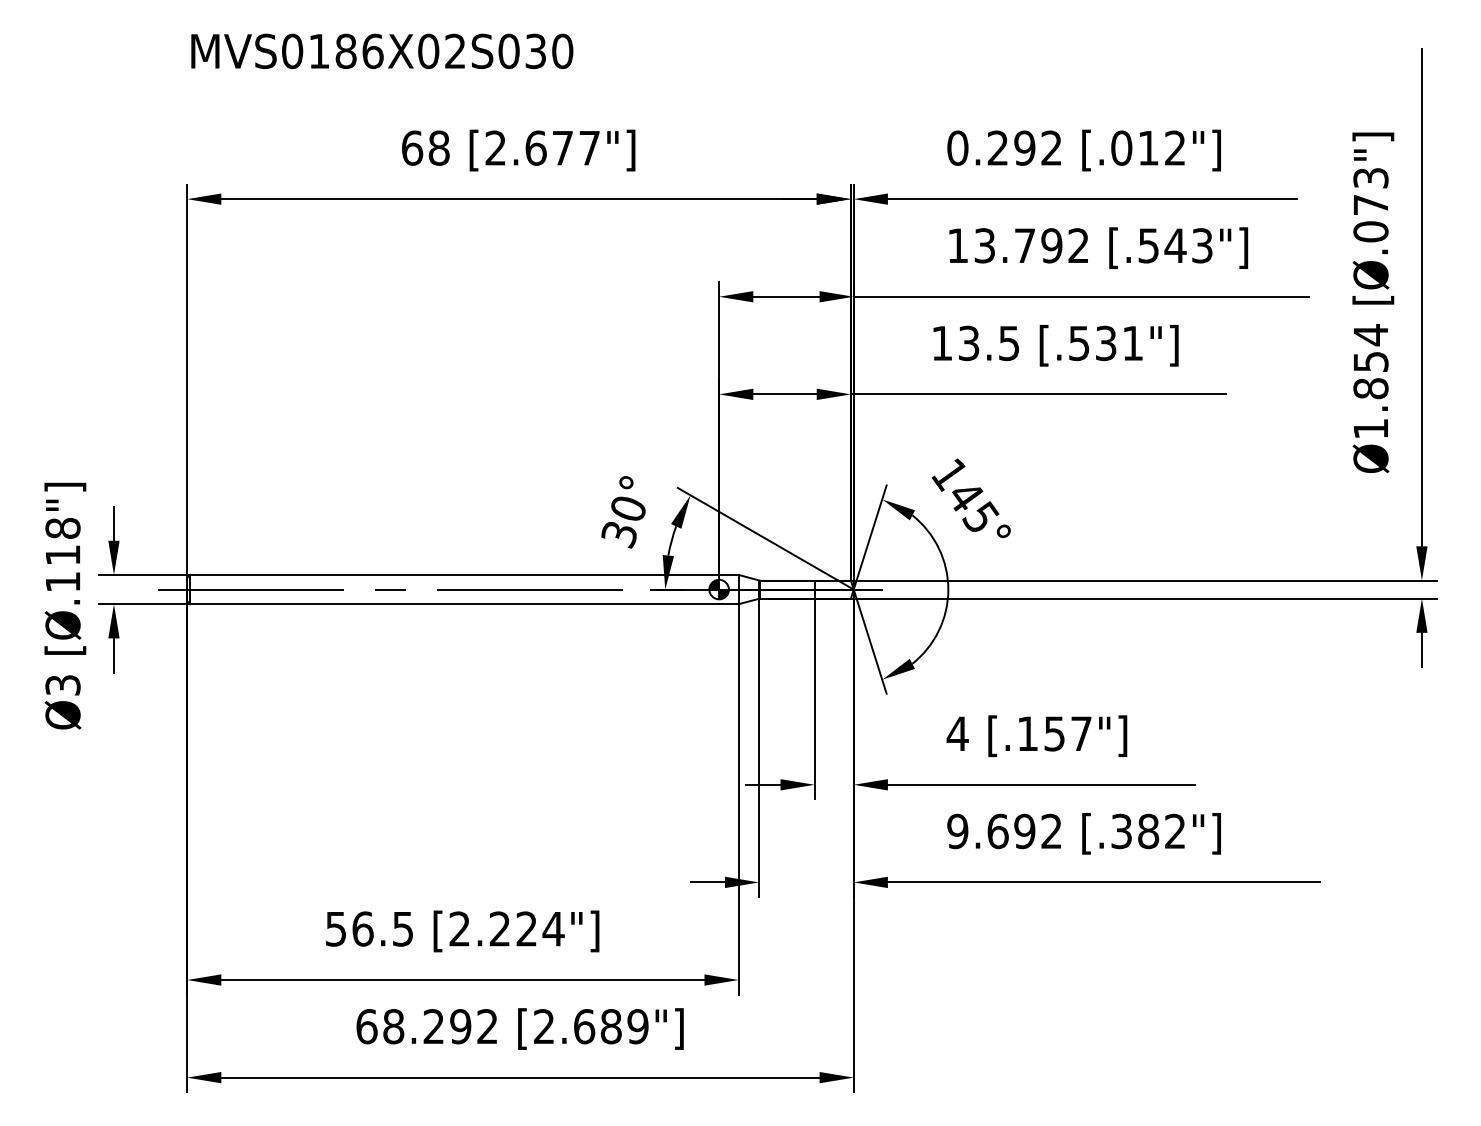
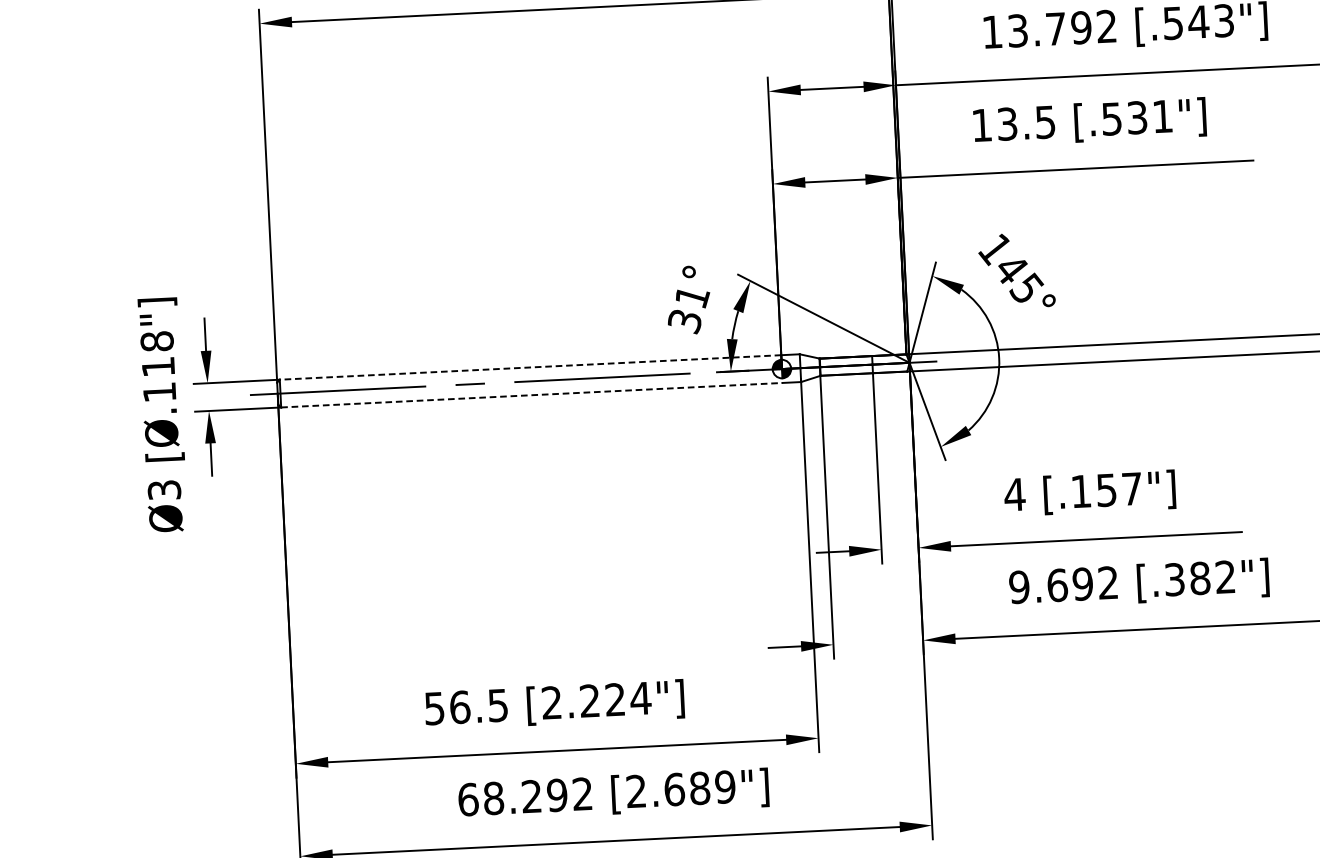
text: (629, 508) -> (693, 296), 30° -> 31°
line: (454, 574) -> (530, 367), solid -> dashed
line: (454, 604) -> (531, 395), solid -> dashed

